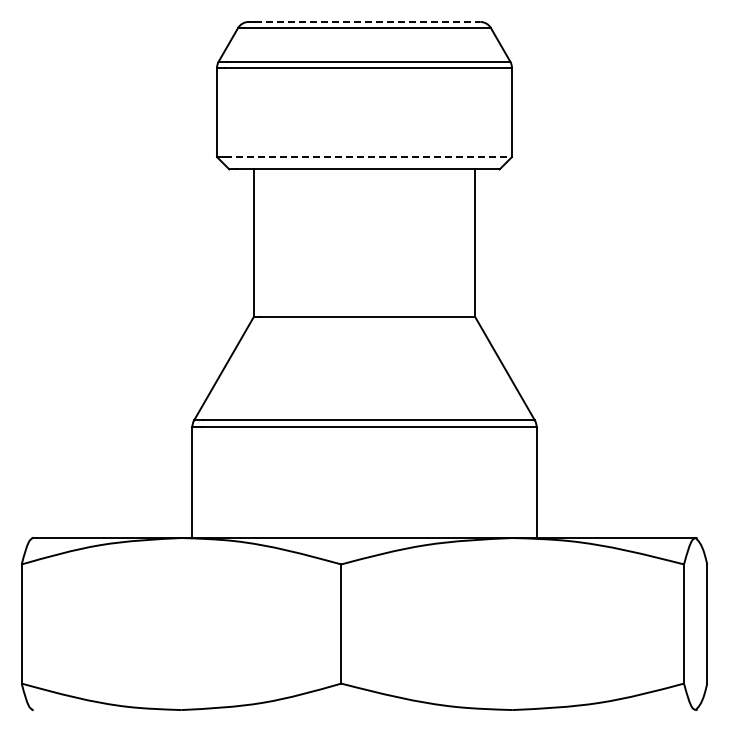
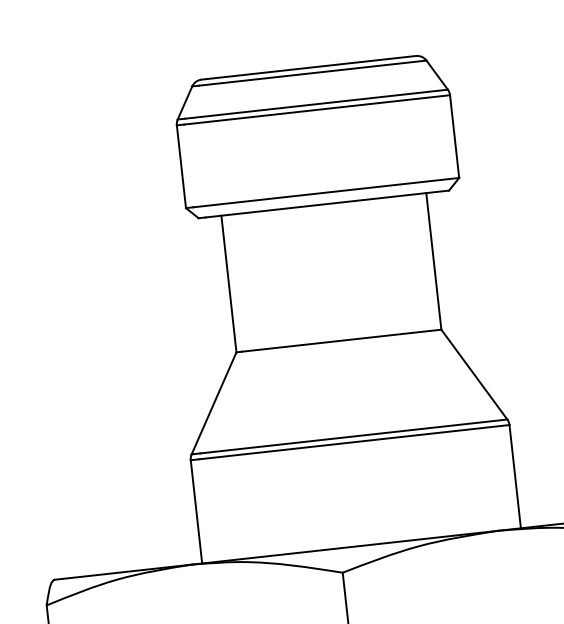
line: (367, 21) -> (311, 67), dashed -> solid
line: (369, 157) -> (327, 192), dashed -> solid

